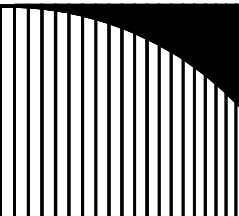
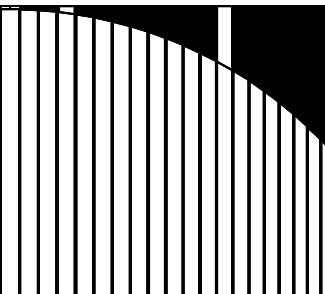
fill: (48, 7) -> (66, 10), removed
fill: (165, 28) -> (224, 38), removed

